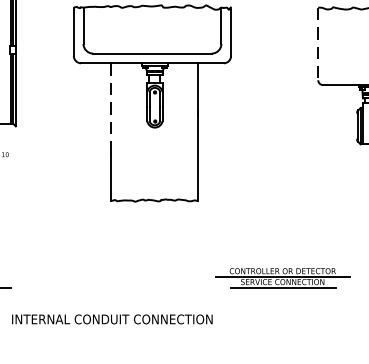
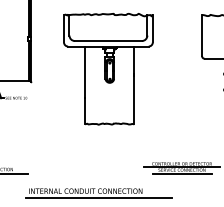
line: (319, 43) -> (202, 35), dashed -> solid
line: (111, 109) -> (85, 72), dashed -> solid
line: (134, 330) -> (98, 197), added

